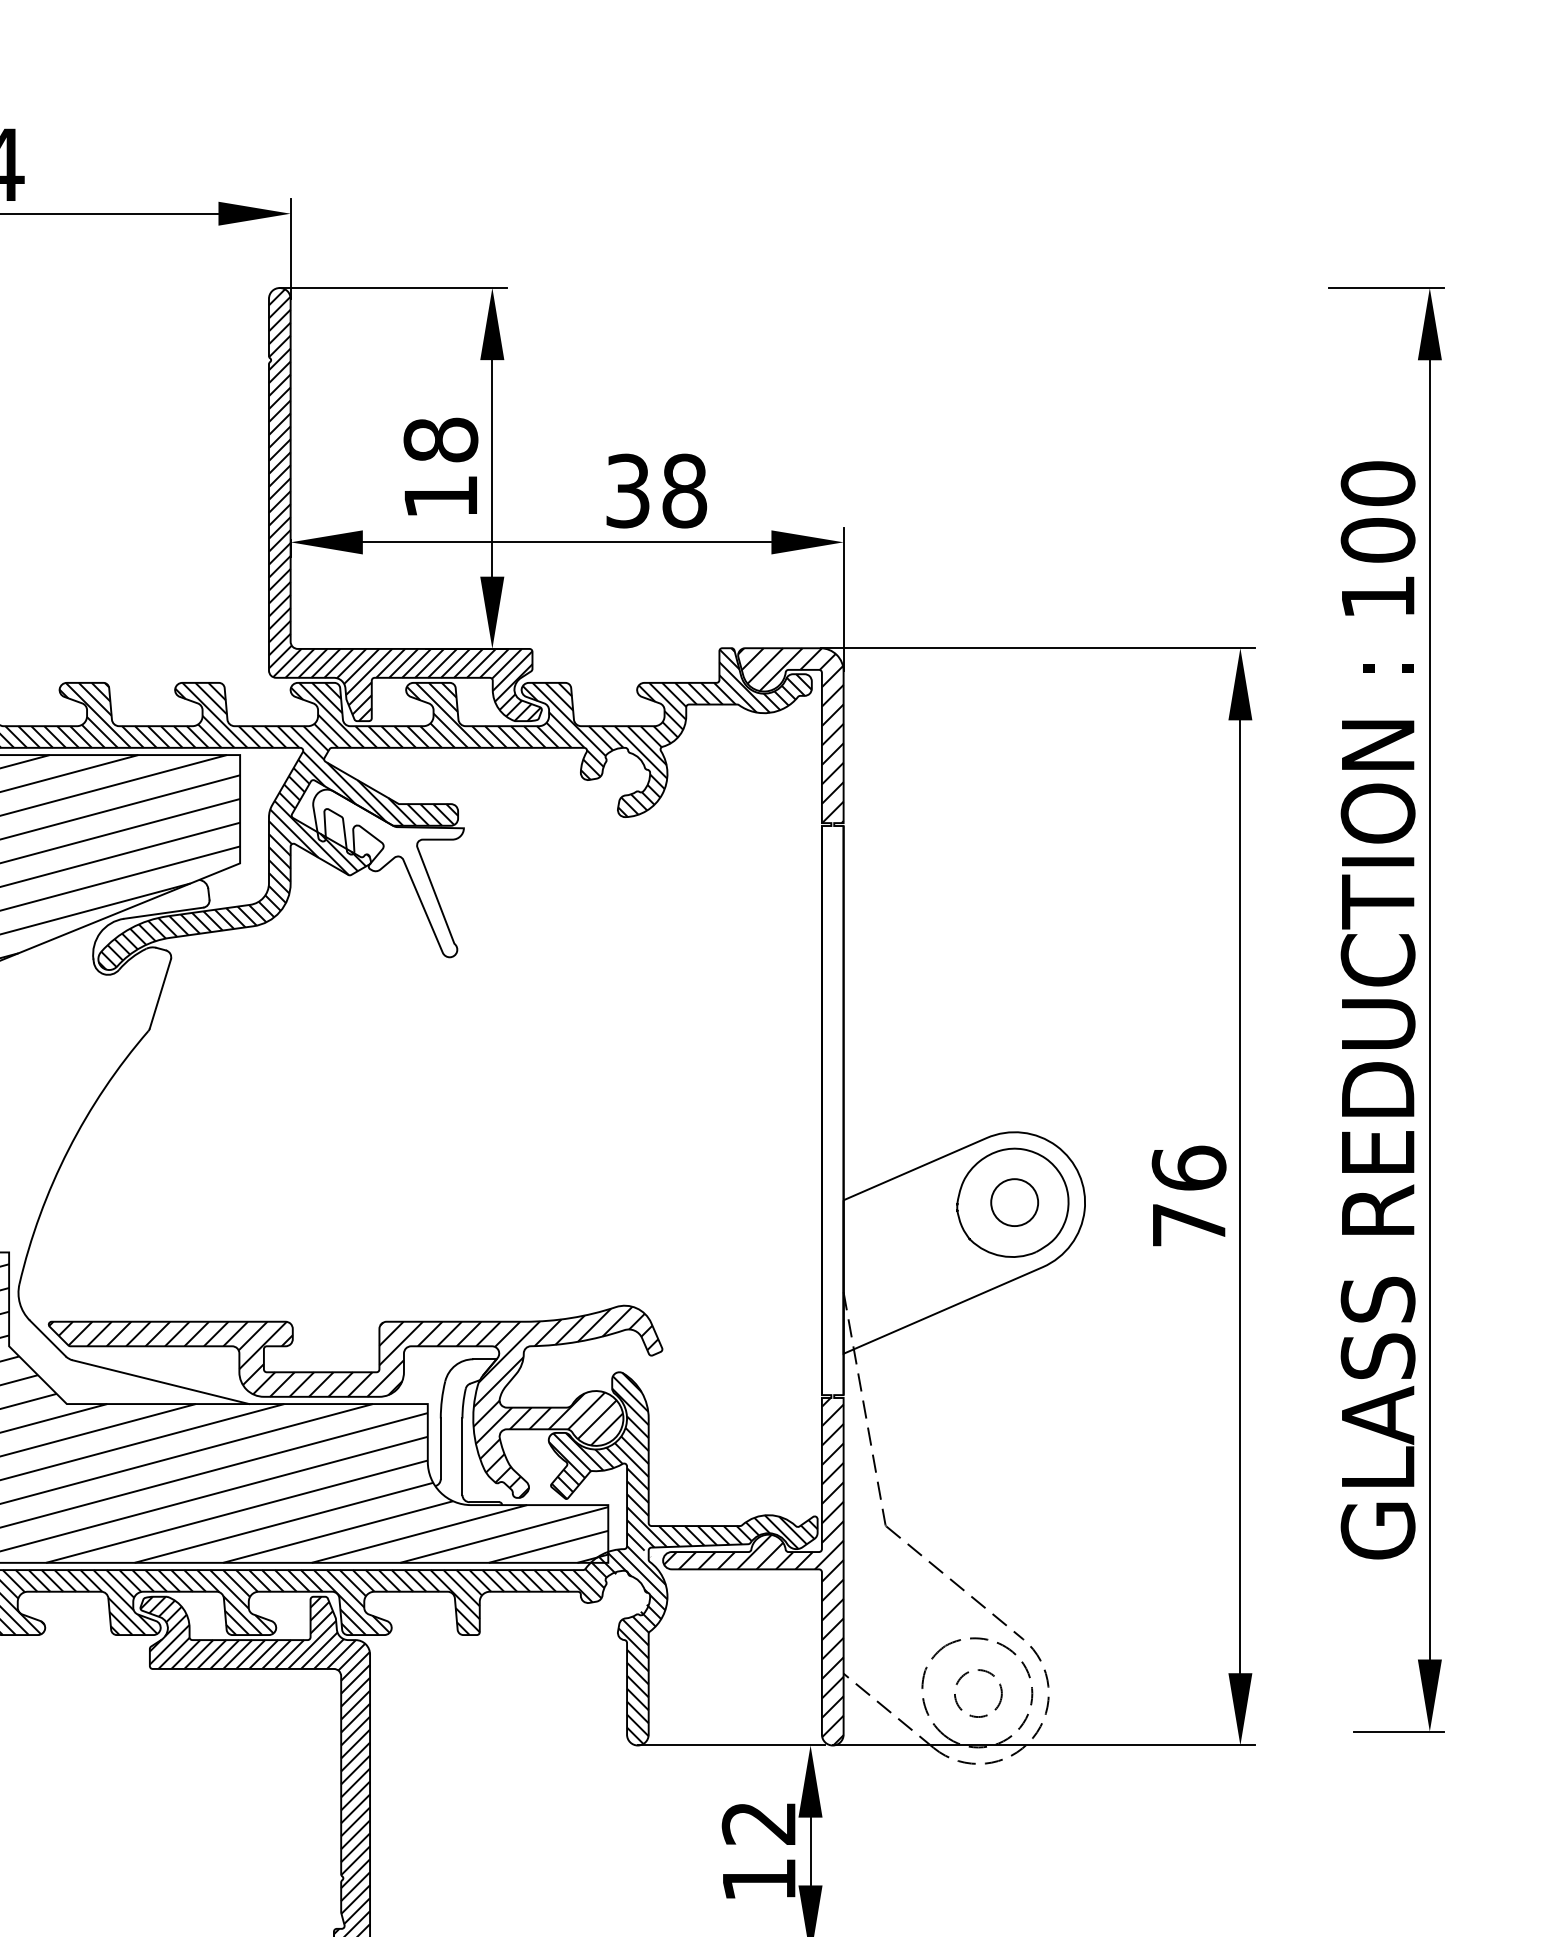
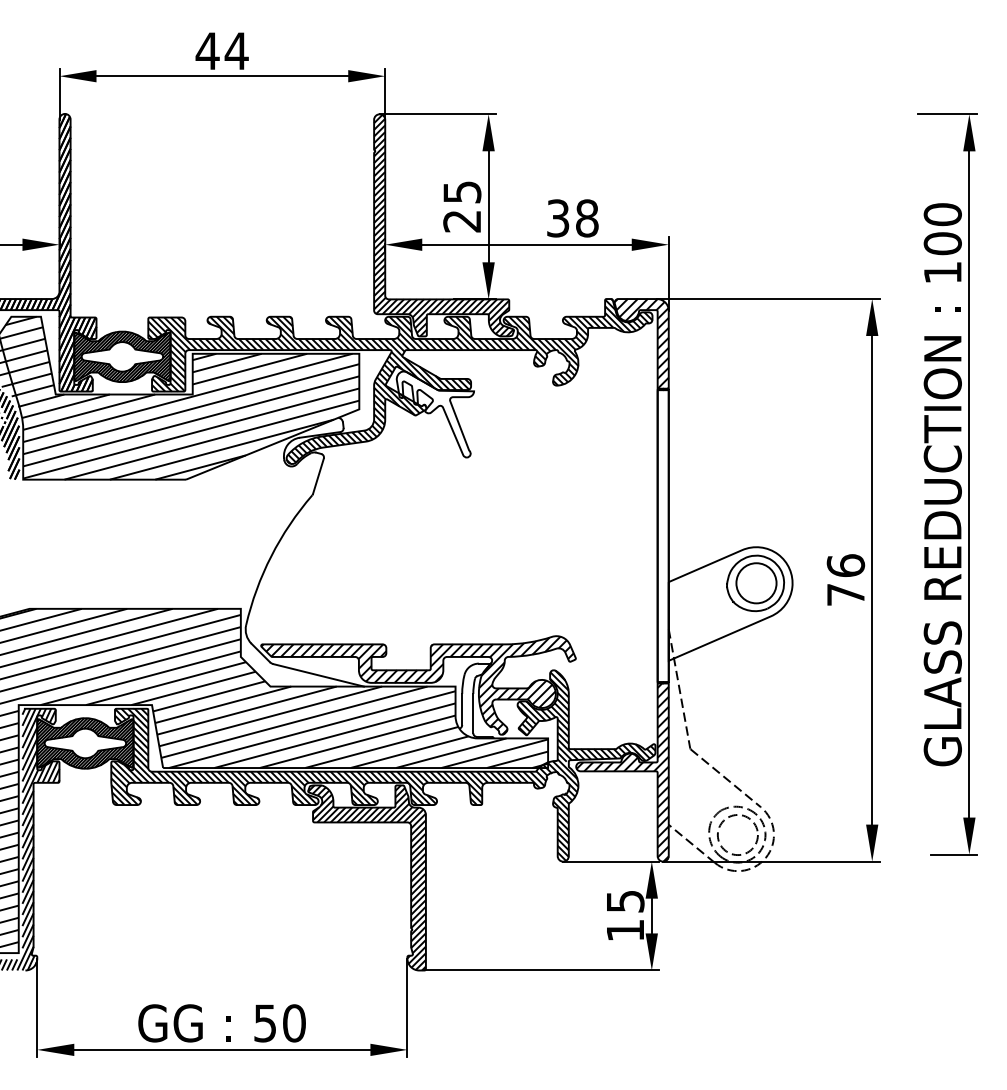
text: (441, 467) -> (462, 206), 18 -> 25
circle: (1014, 1203) -> (756, 583), size x1.67
circle: (977, 1692) -> (737, 834), size x1.67
text: (759, 1823) -> (625, 901), 12 -> 15

